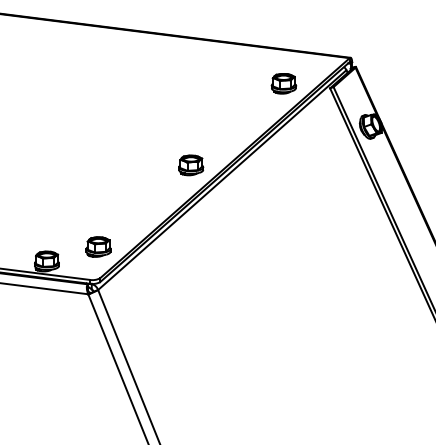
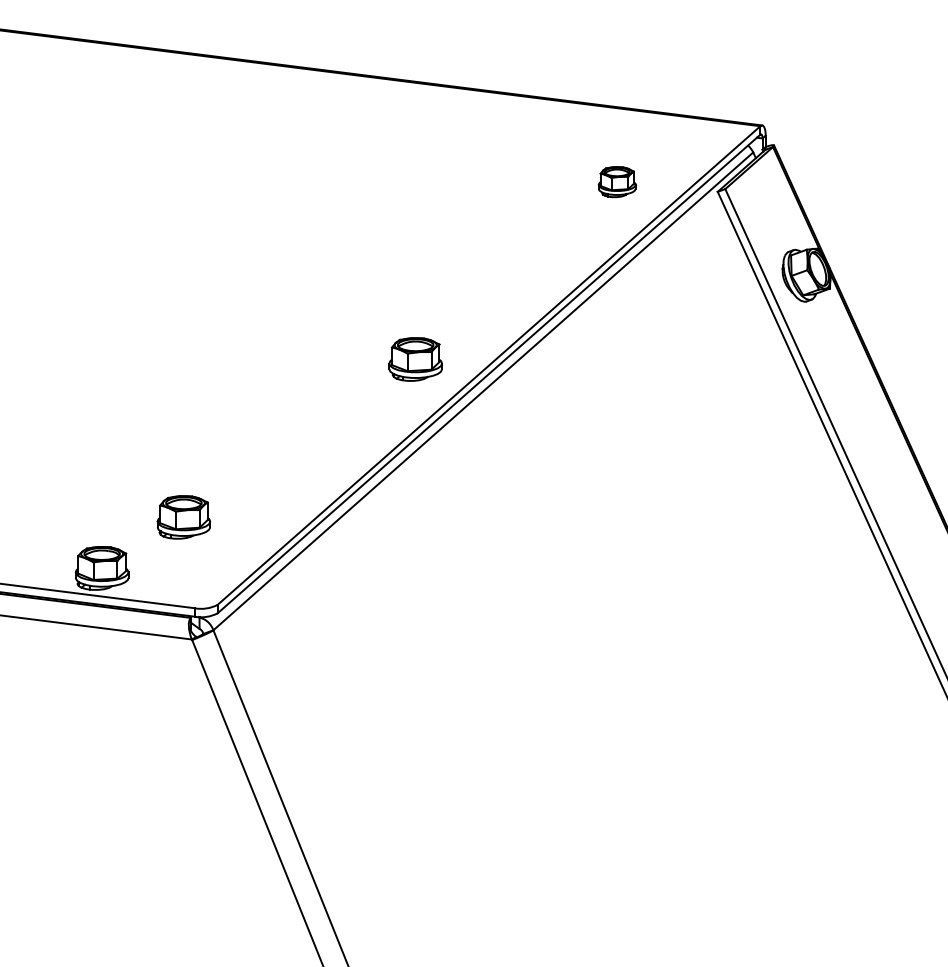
part: (283, 83) -> (616, 181), size x0.7
part: (98, 246) -> (183, 516), moved

